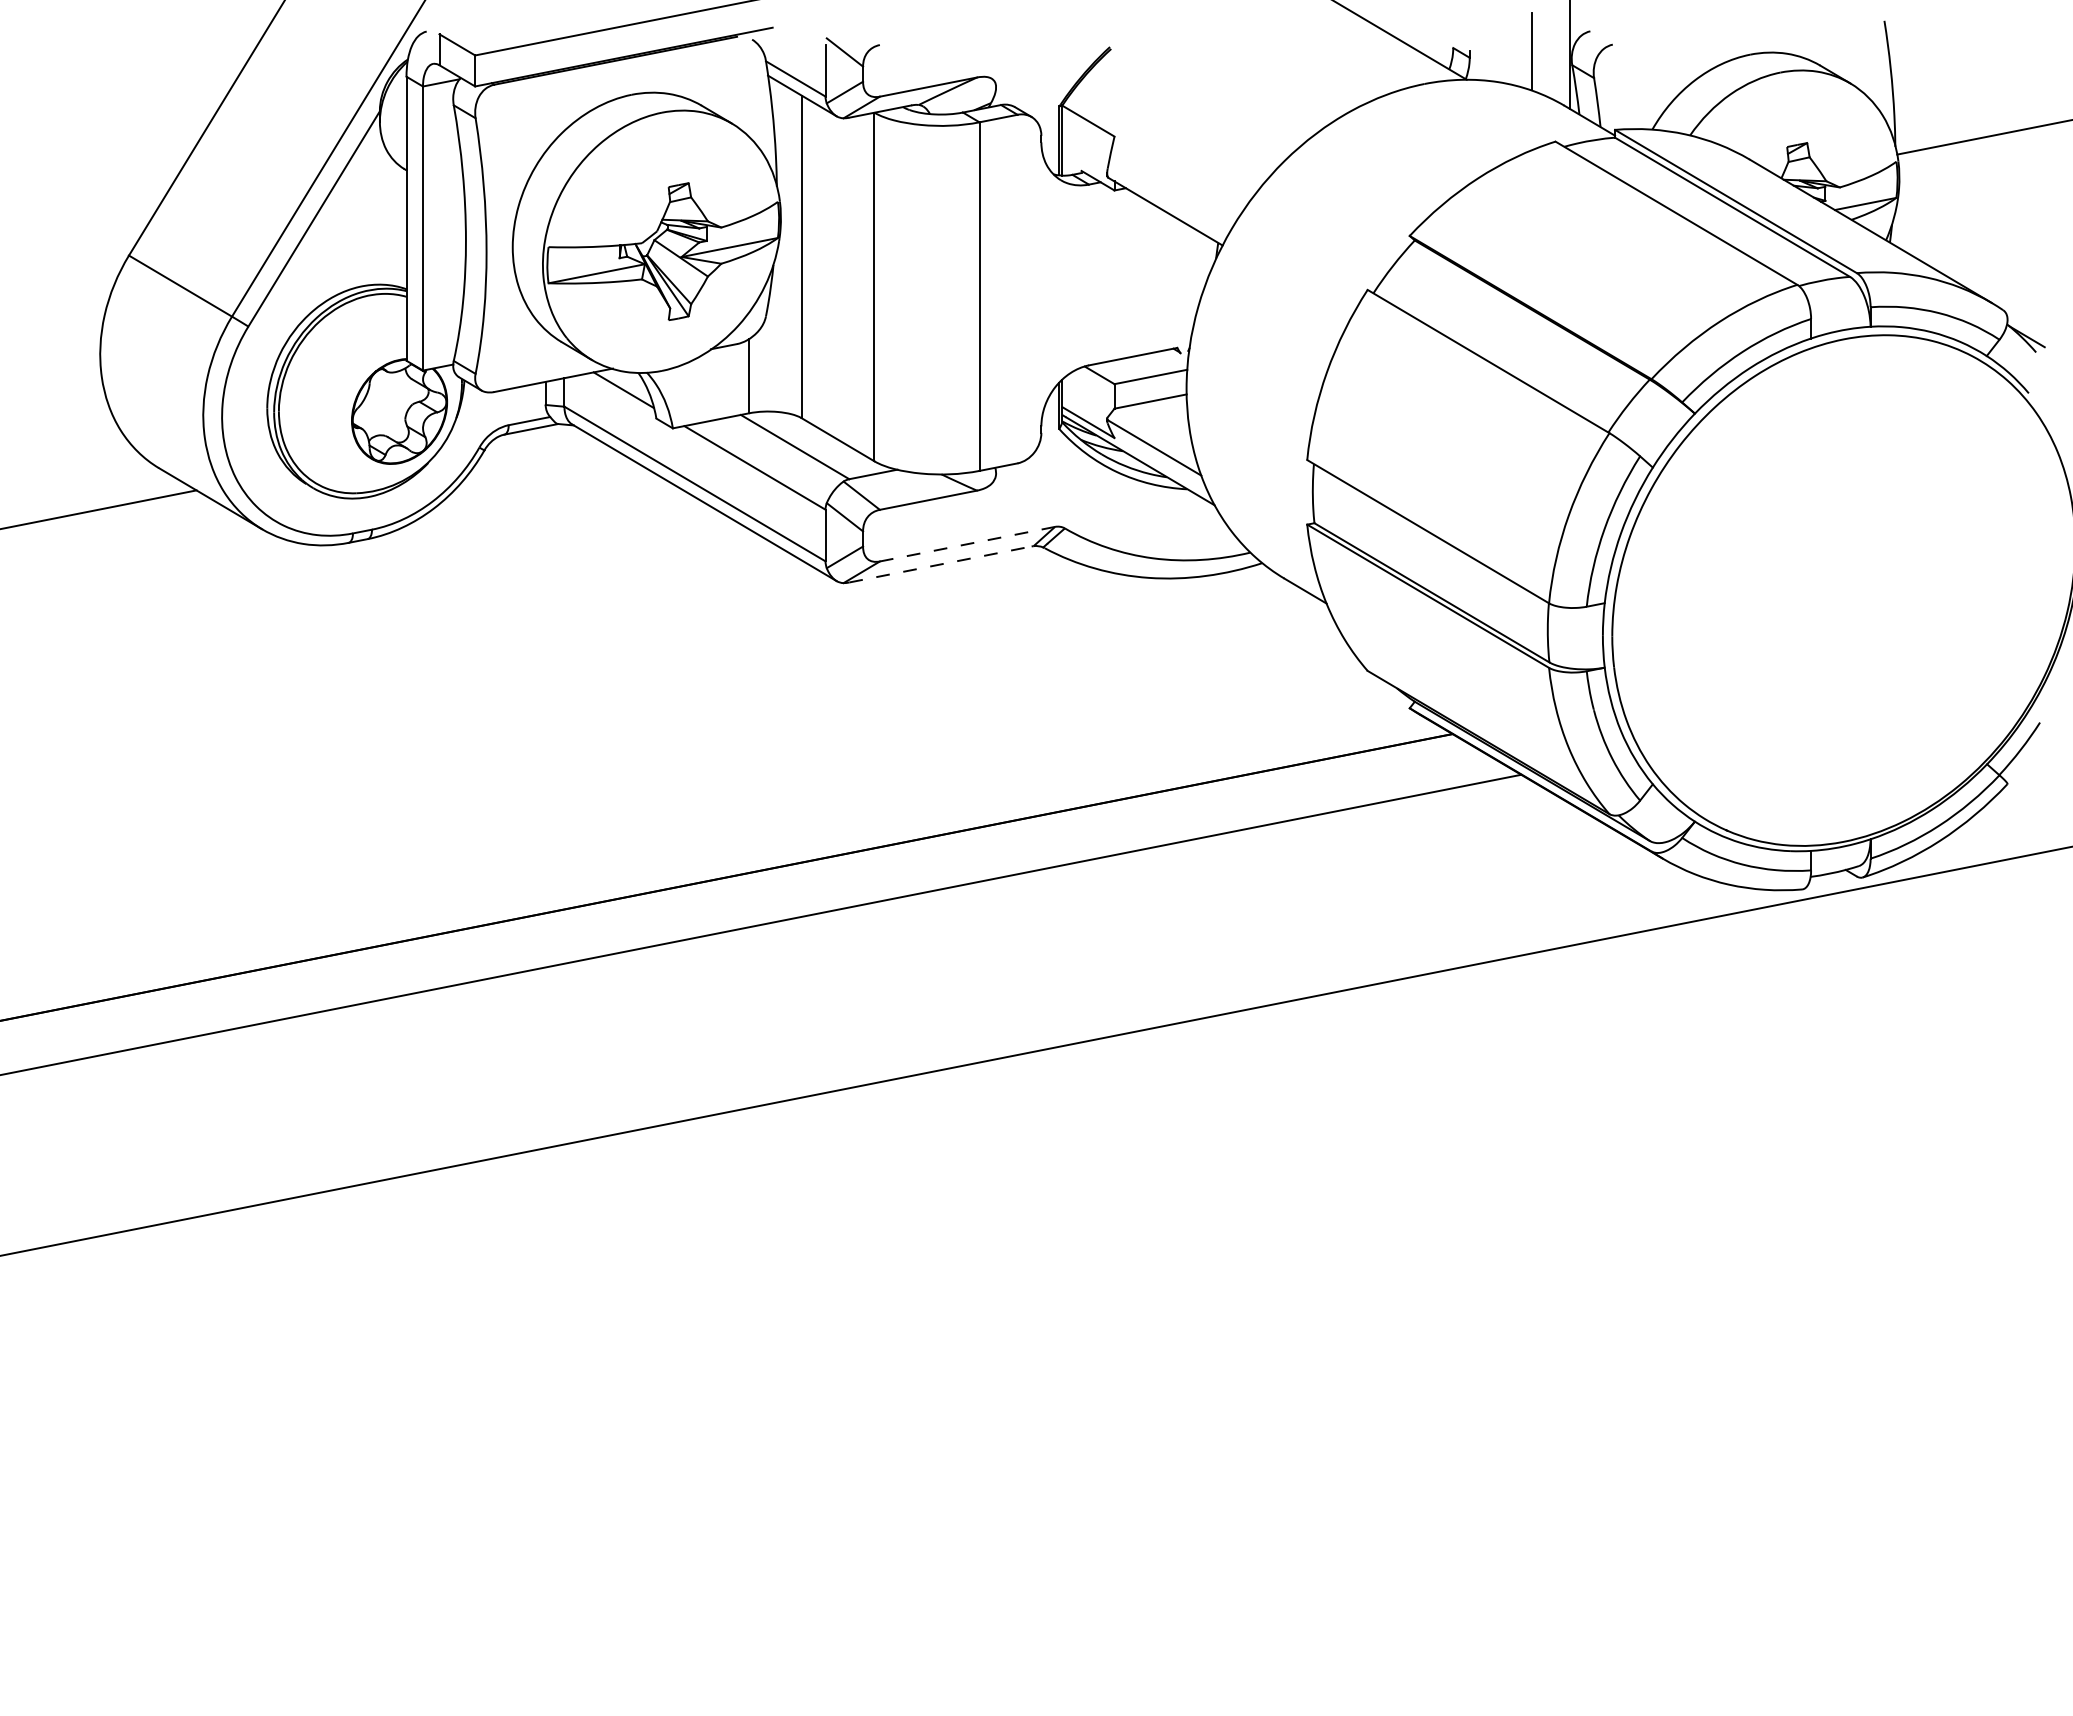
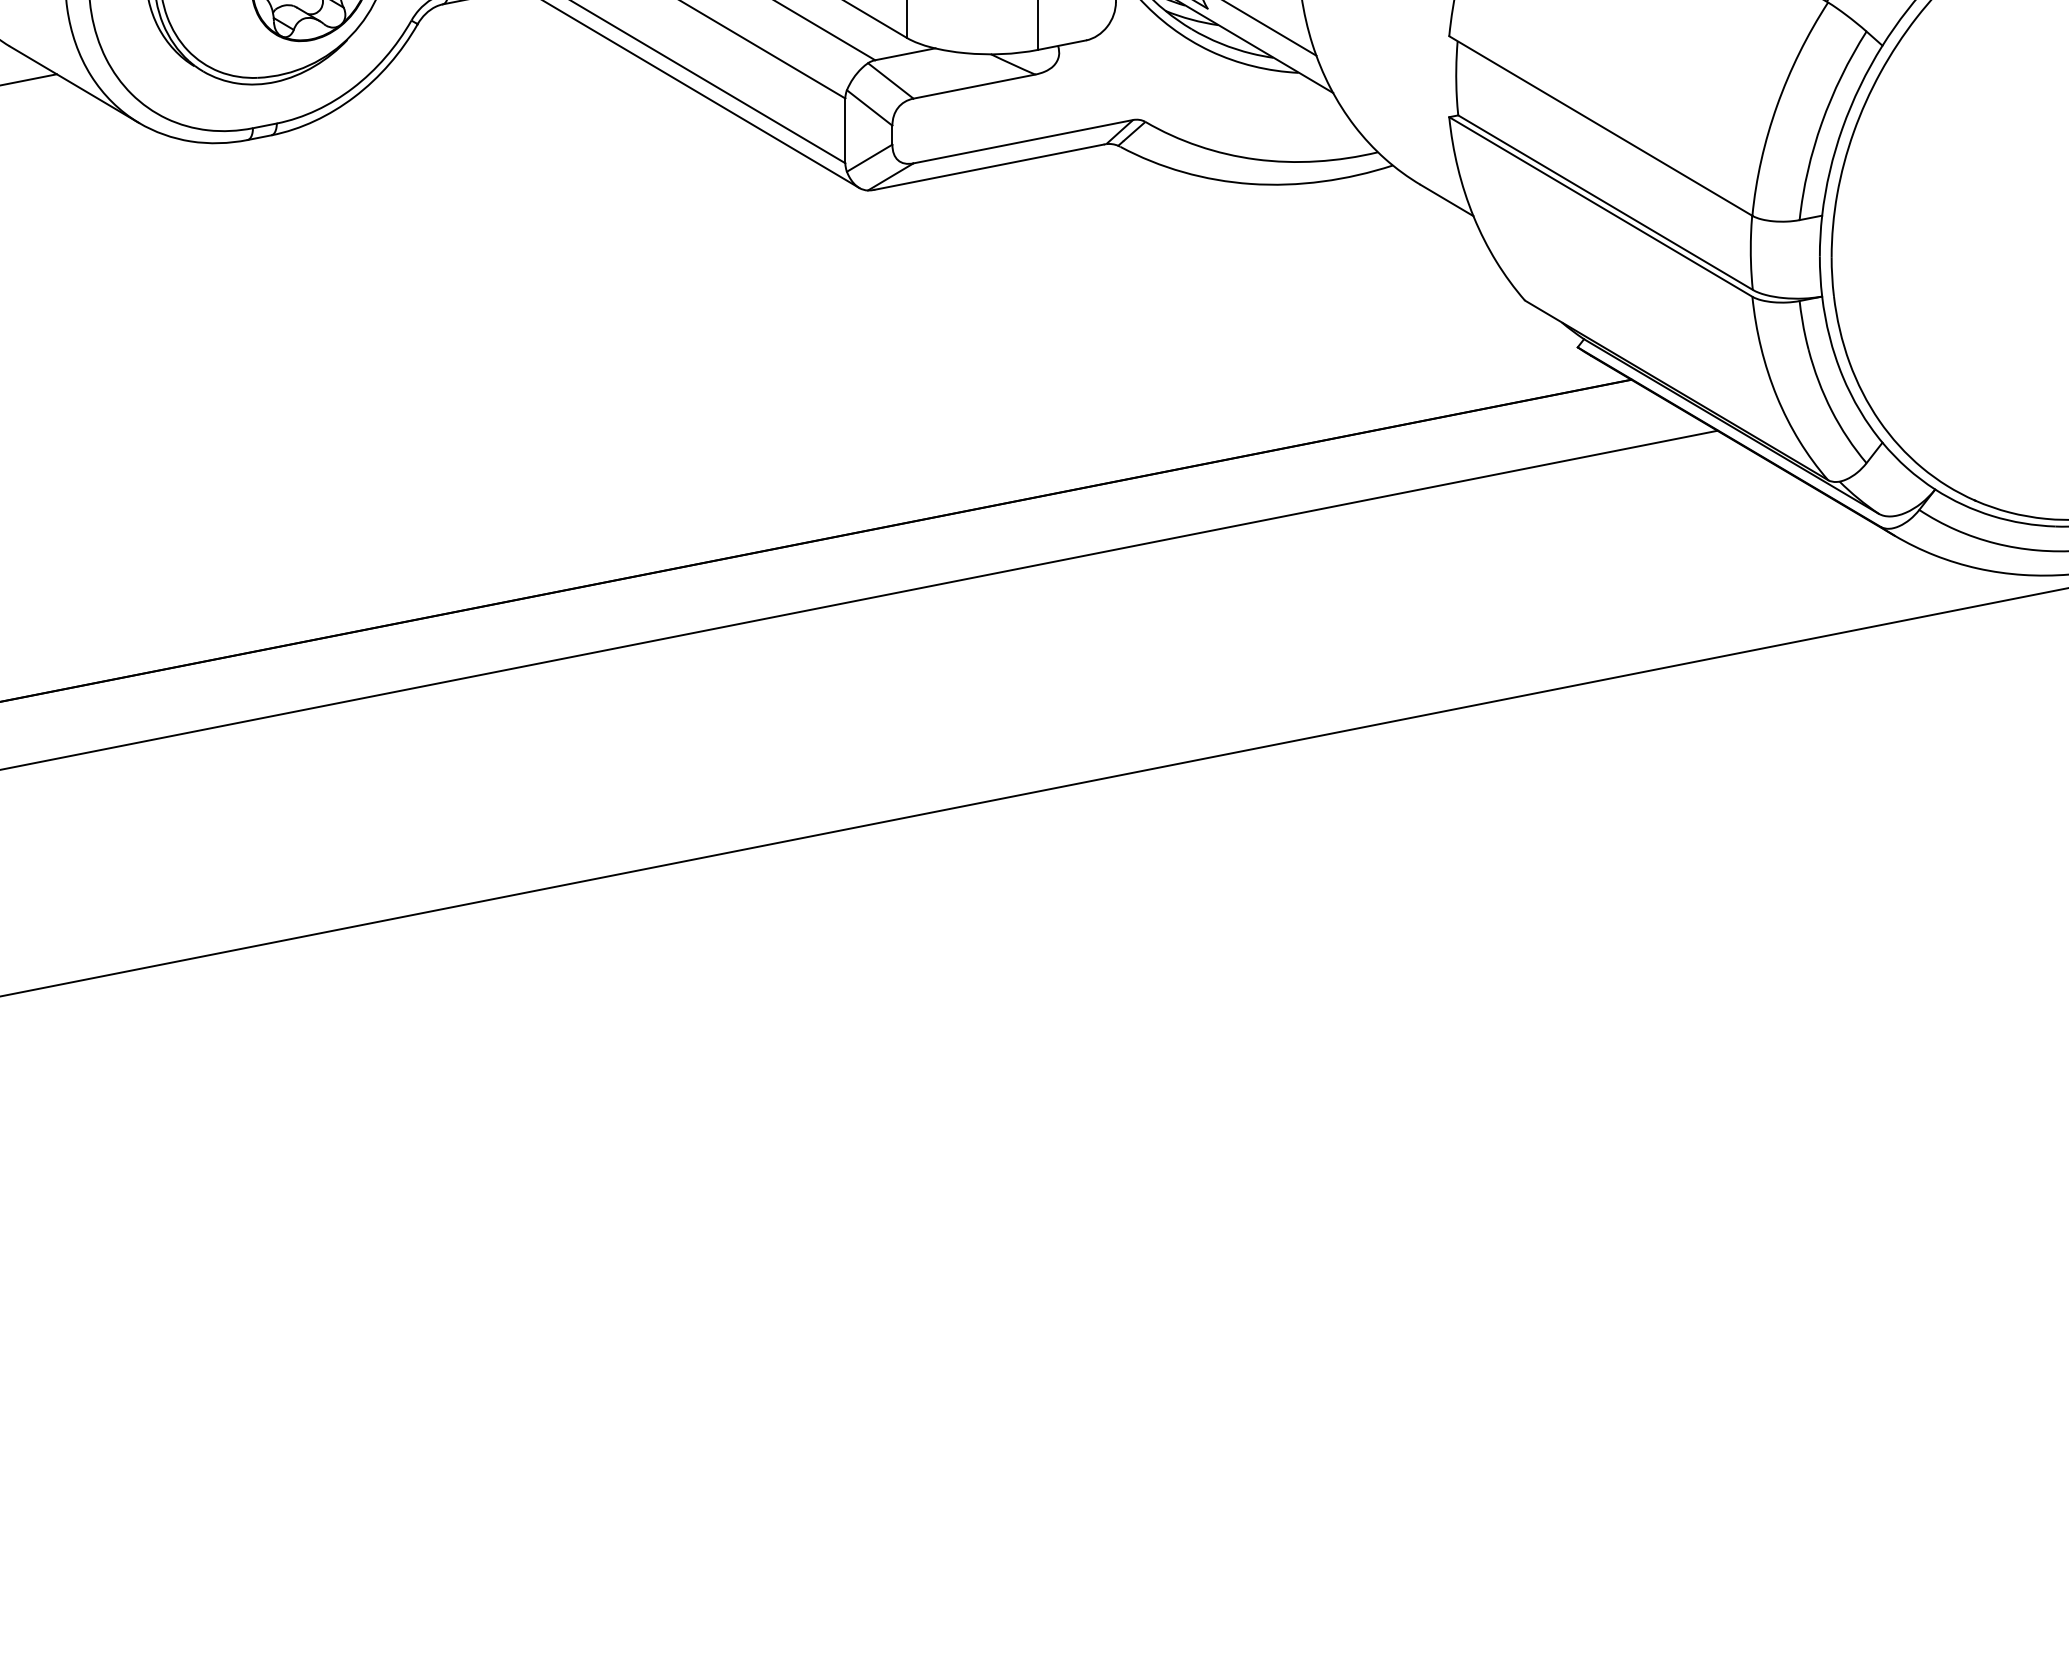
line: (967, 544) -> (1023, 142), dashed -> solid
line: (940, 564) -> (989, 167), dashed -> solid

